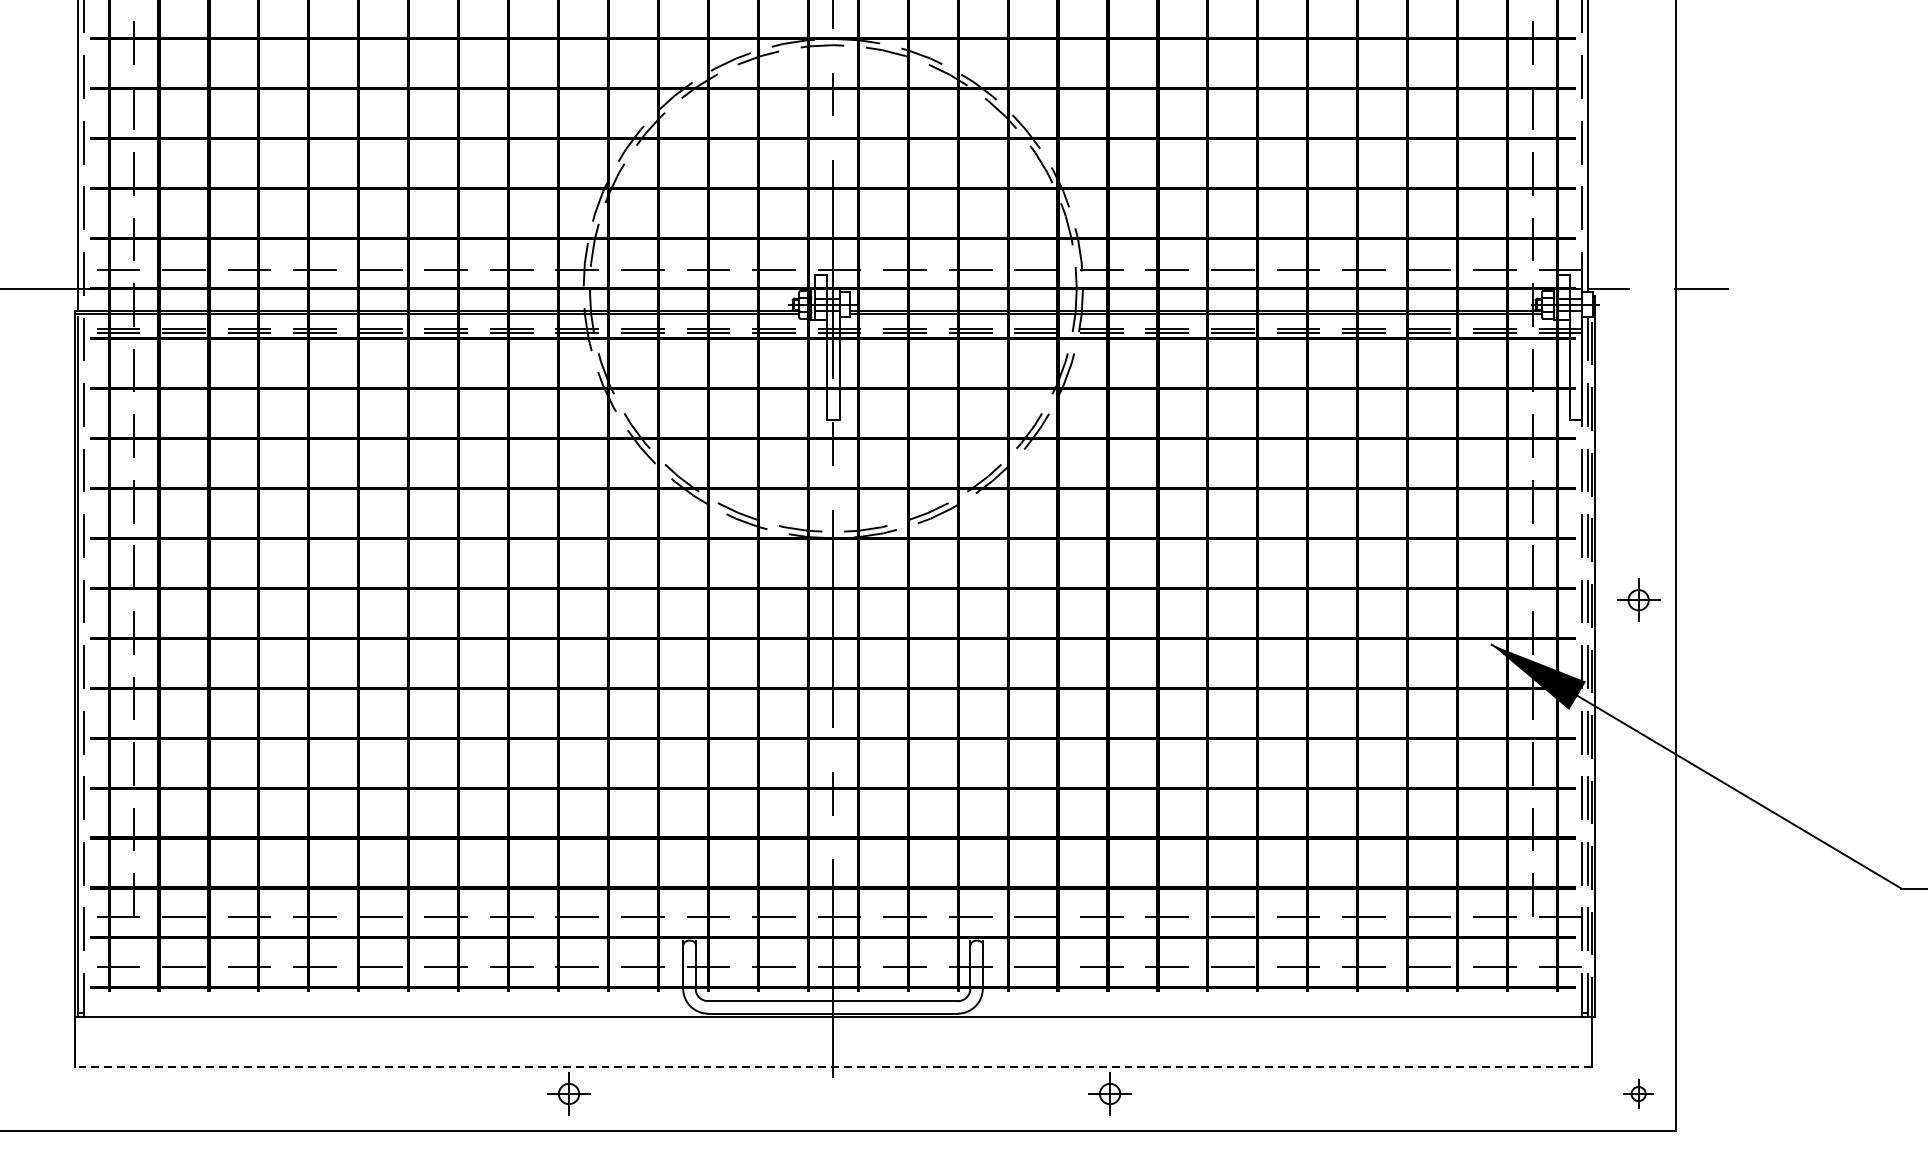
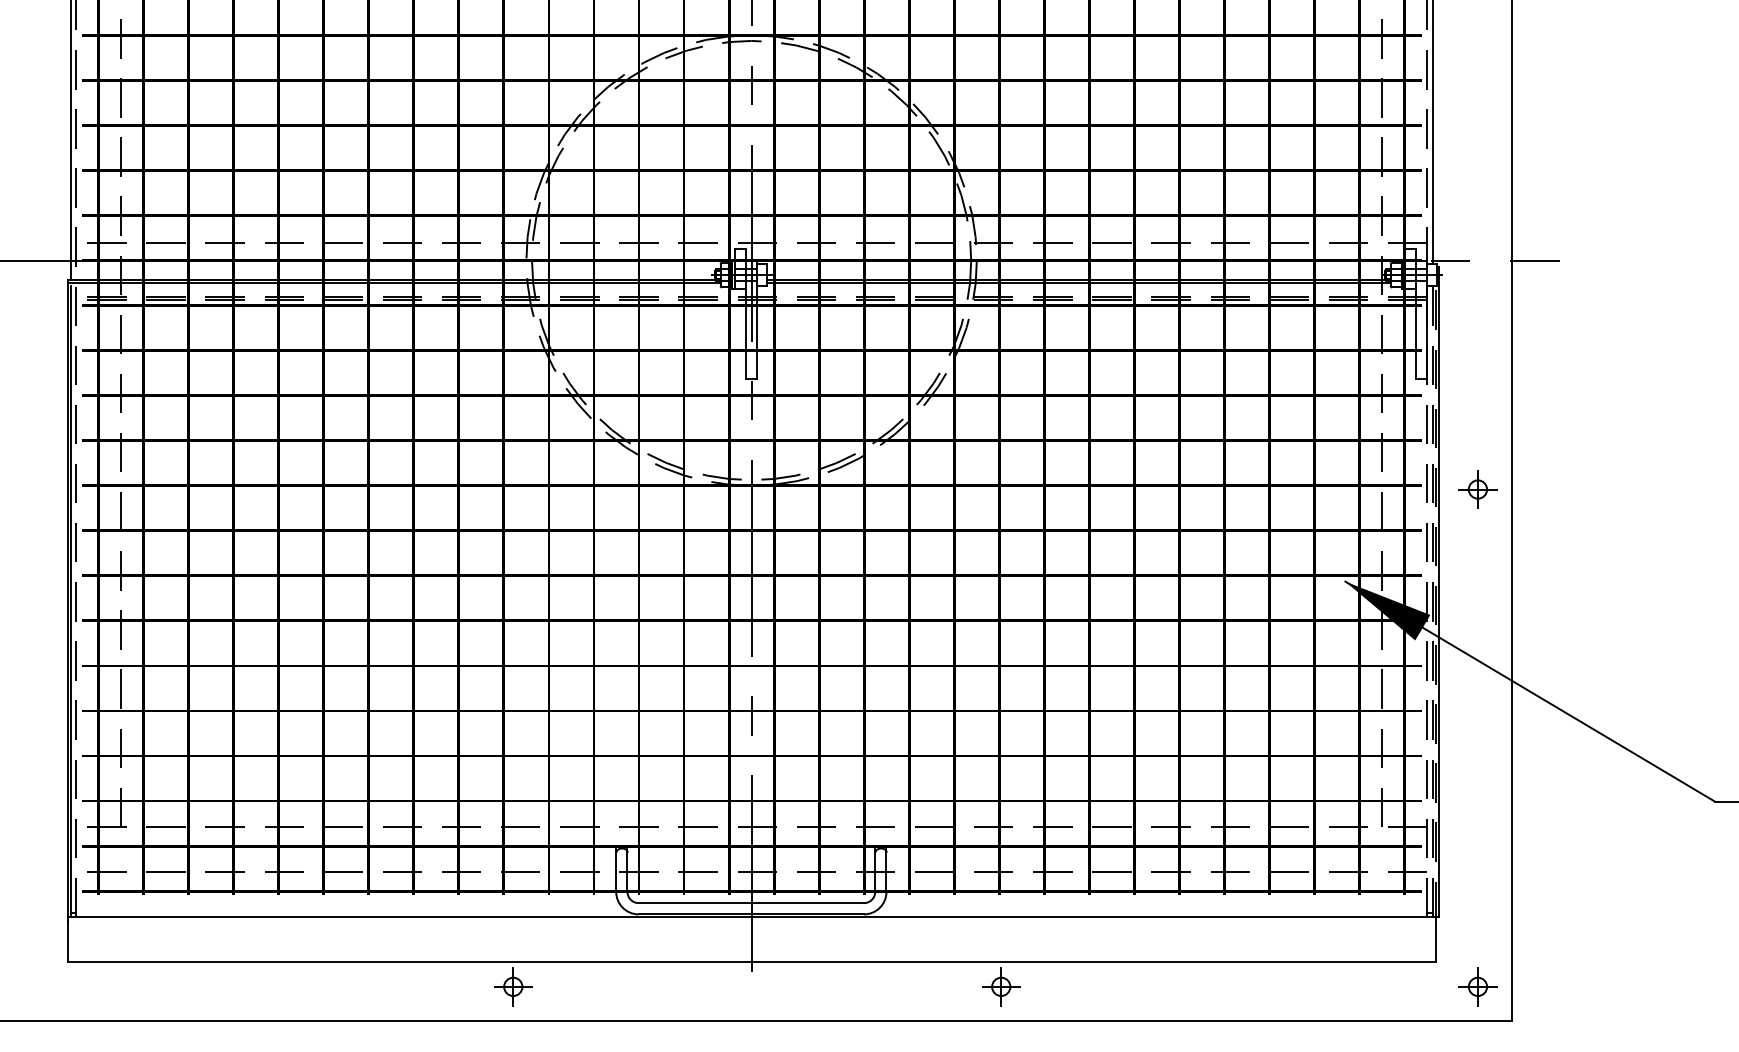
part: (1638, 600) -> (1477, 489), moved
line: (833, 1066) -> (751, 962), dashed -> solid
part: (1638, 1093) -> (1477, 986), size x1.43

